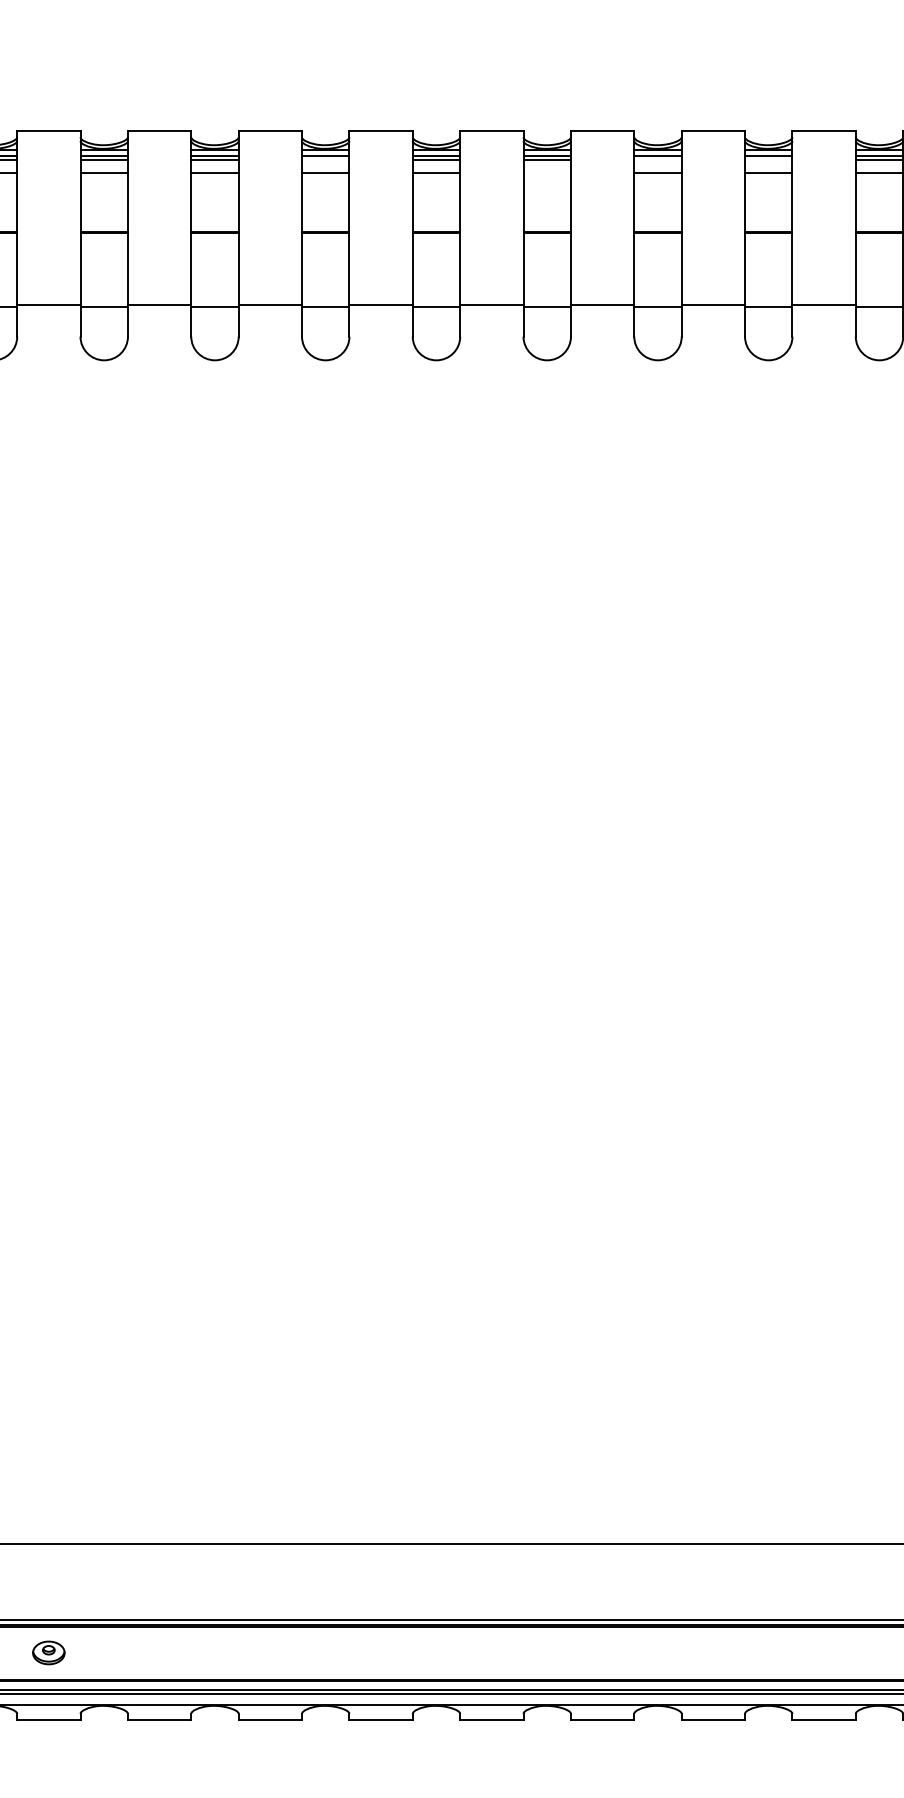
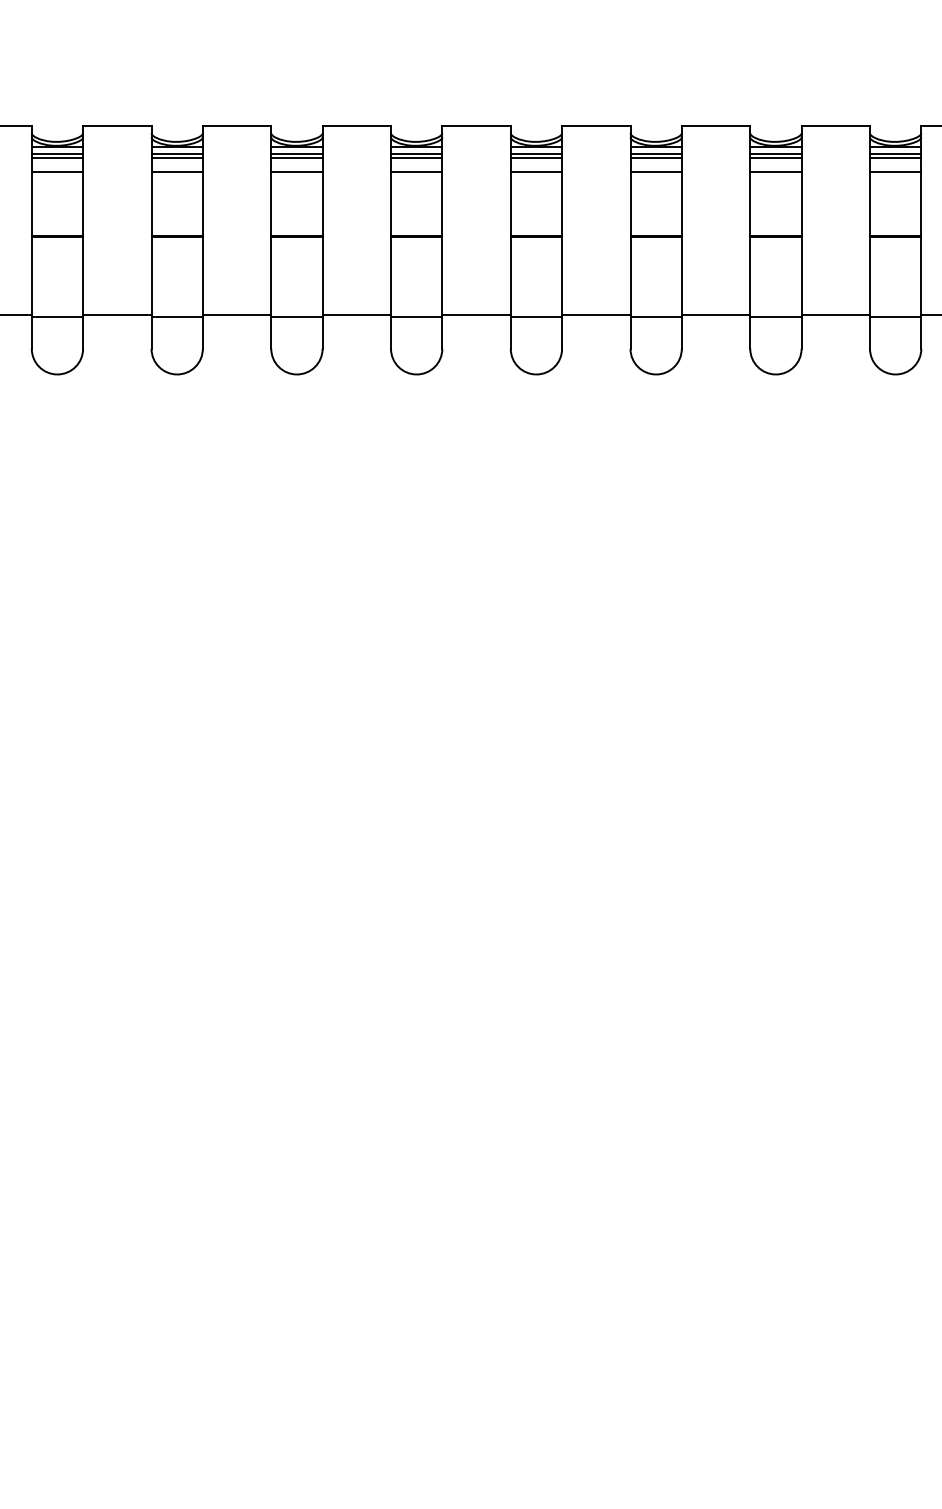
line: (325, 160) -> (416, 158), added
line: (657, 160) -> (775, 158), added
line: (768, 160) -> (895, 158), added
line: (546, 172) -> (655, 171), added

